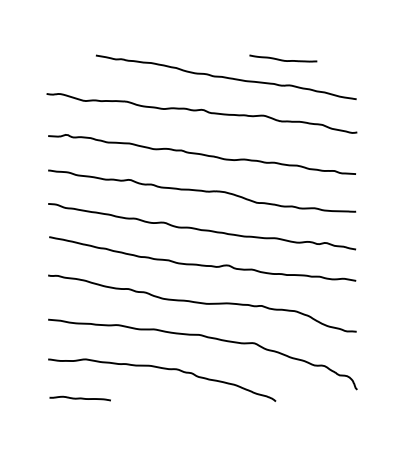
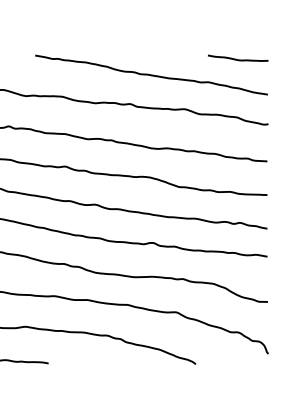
curve: (283, 59) -> (238, 59), moved

